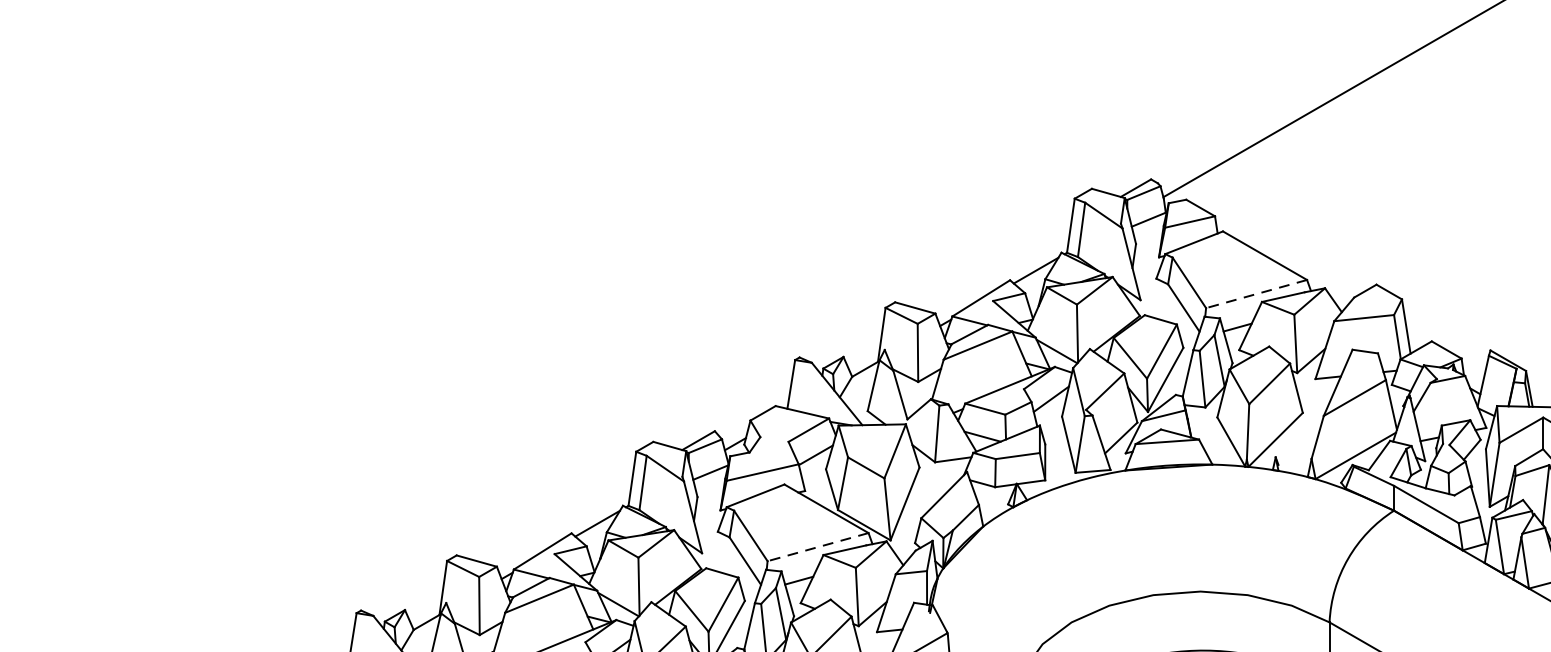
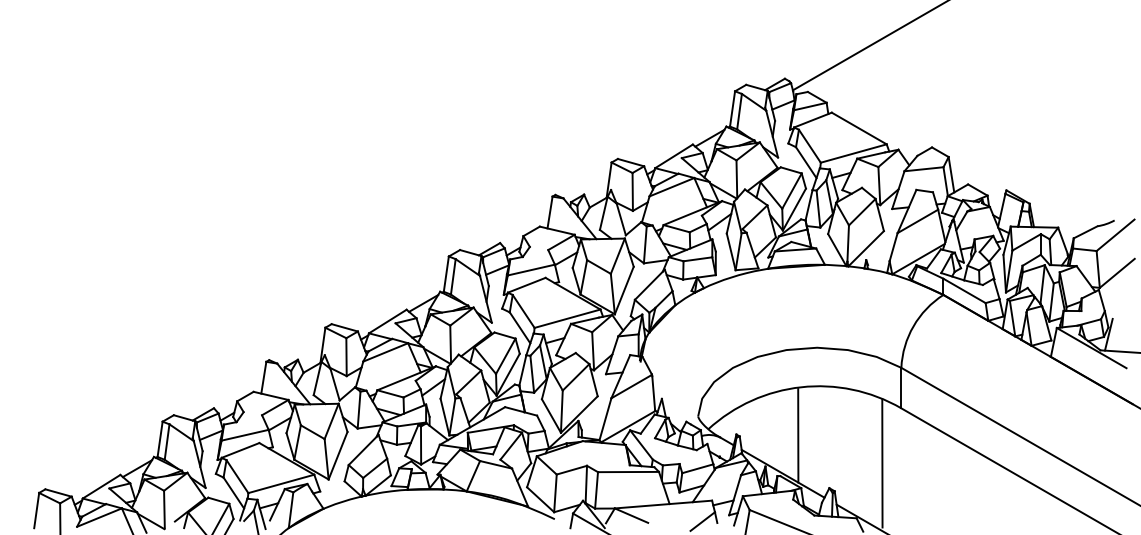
line: (1256, 293) -> (853, 153), dashed -> solid
line: (818, 546) -> (567, 318), dashed -> solid

